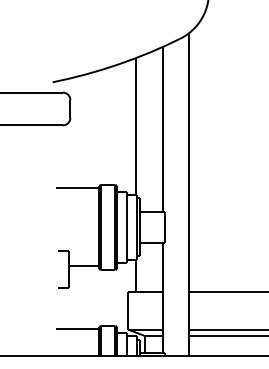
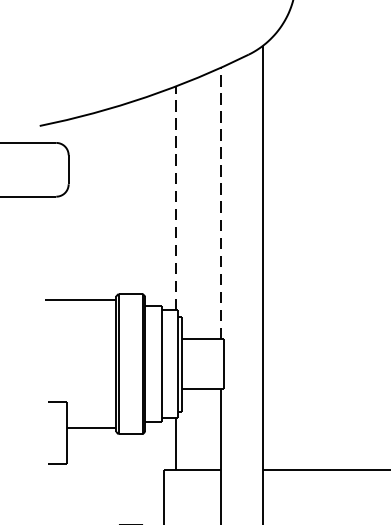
line: (135, 125) -> (175, 196), solid -> dashed
line: (163, 129) -> (221, 203), solid -> dashed

